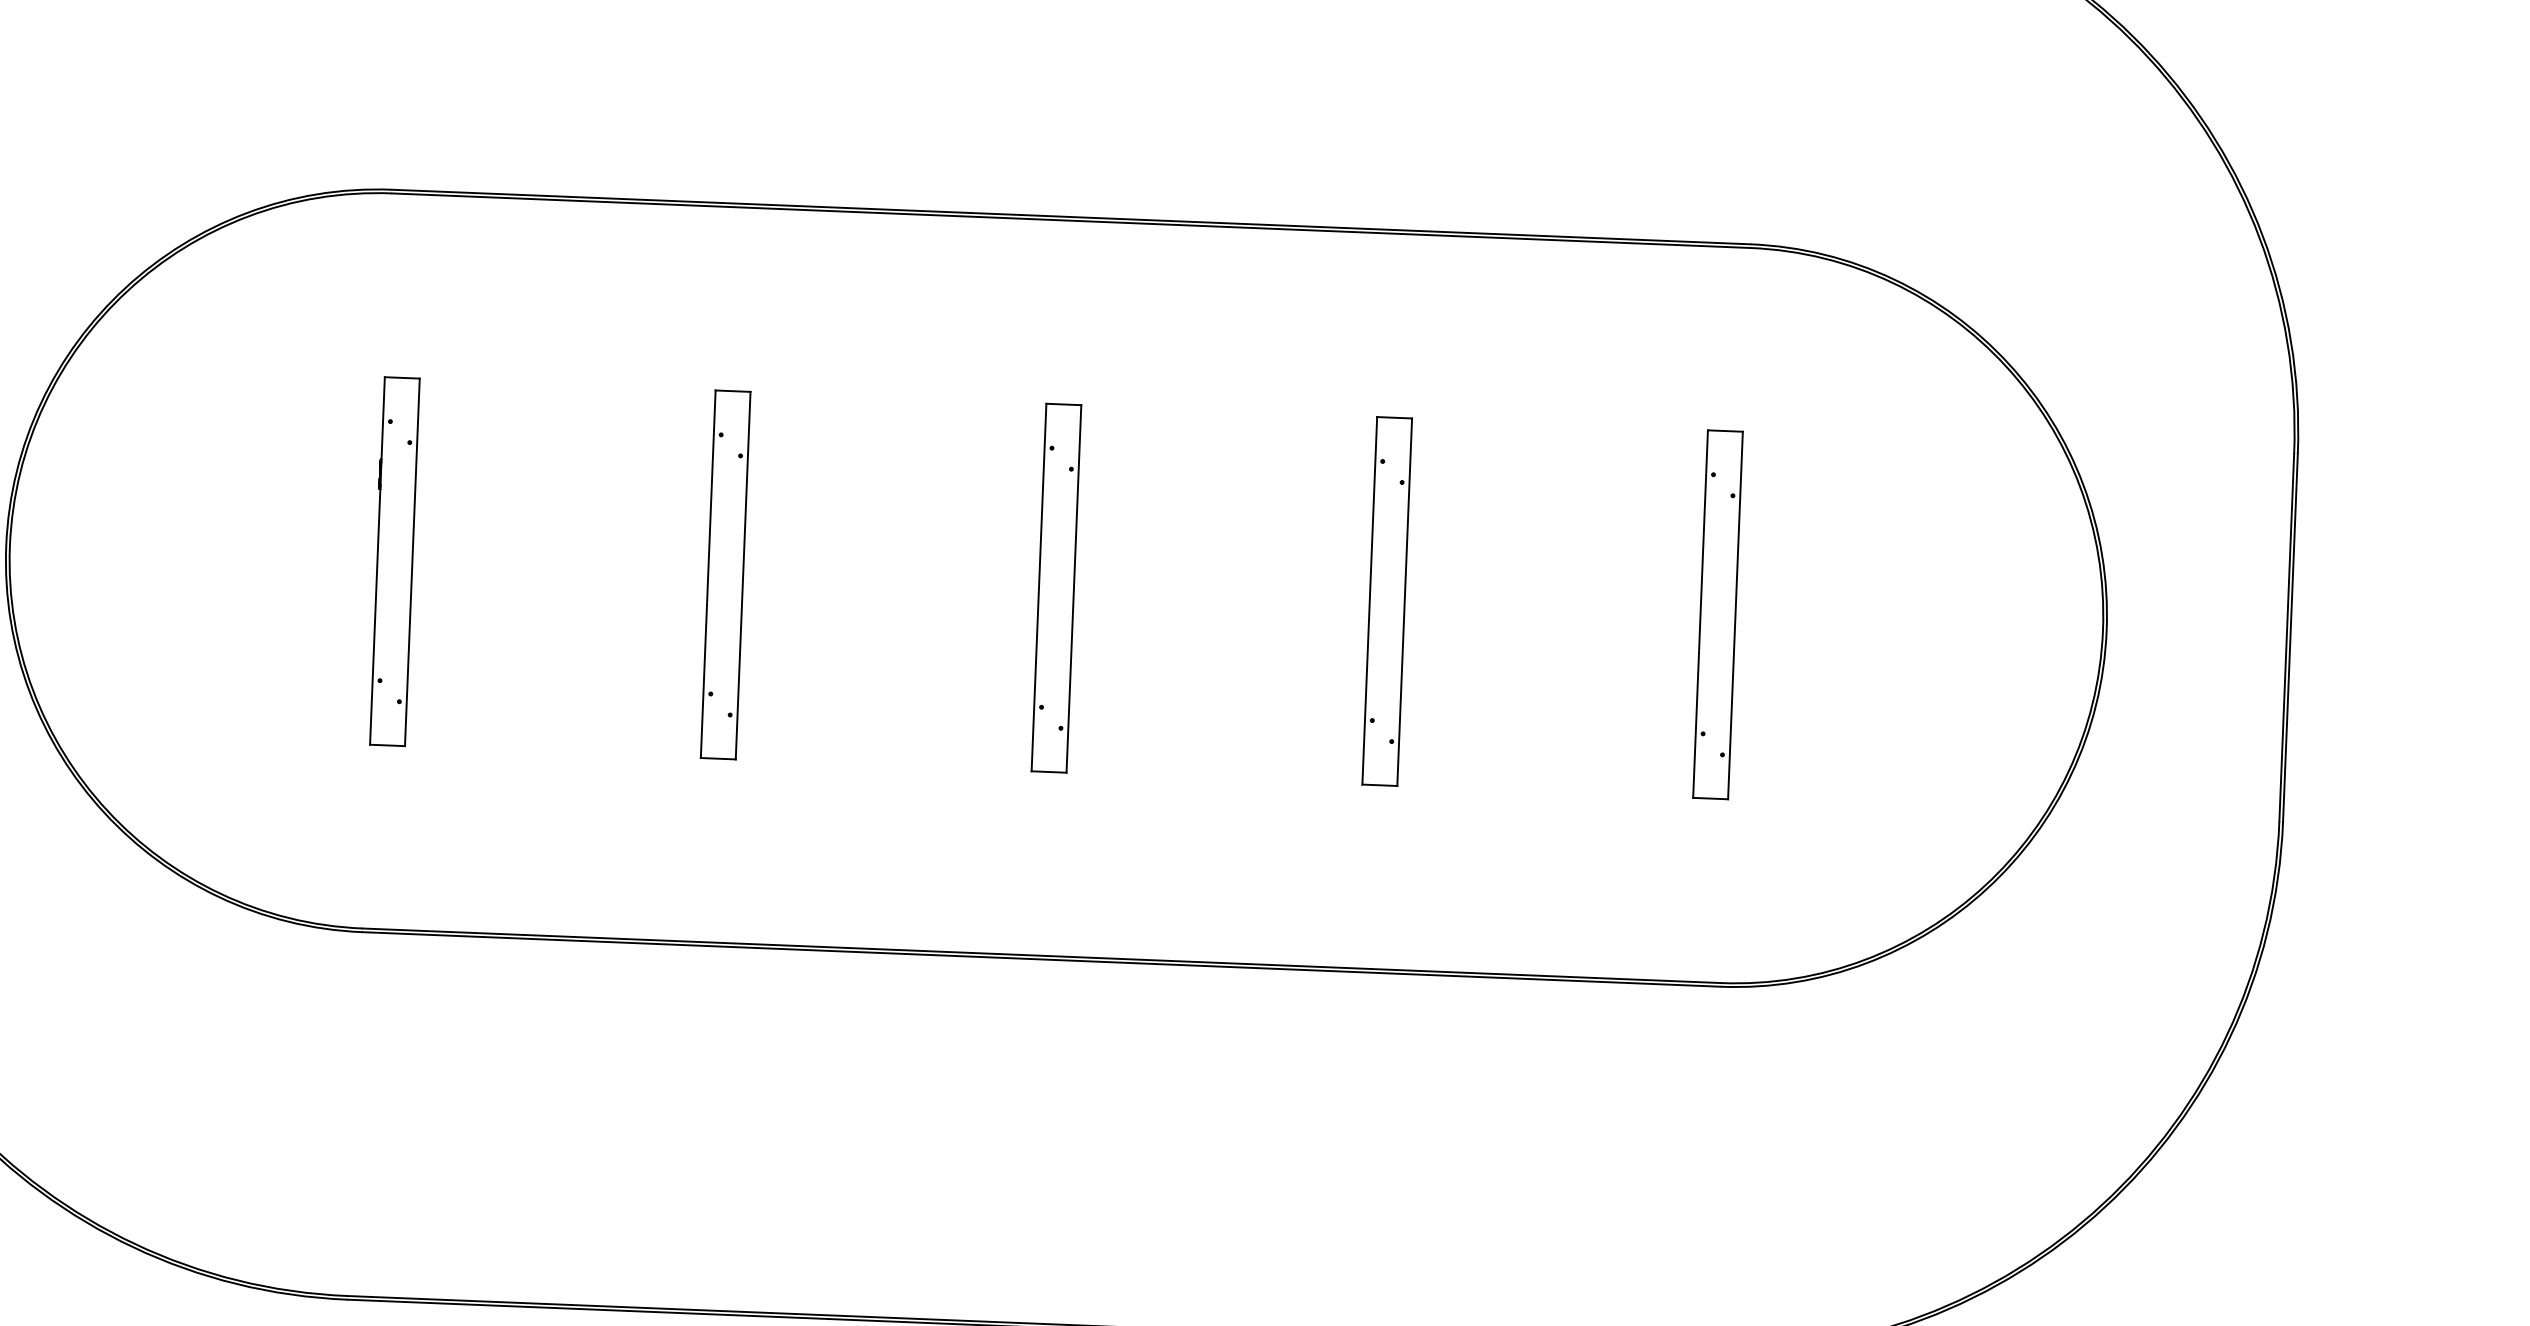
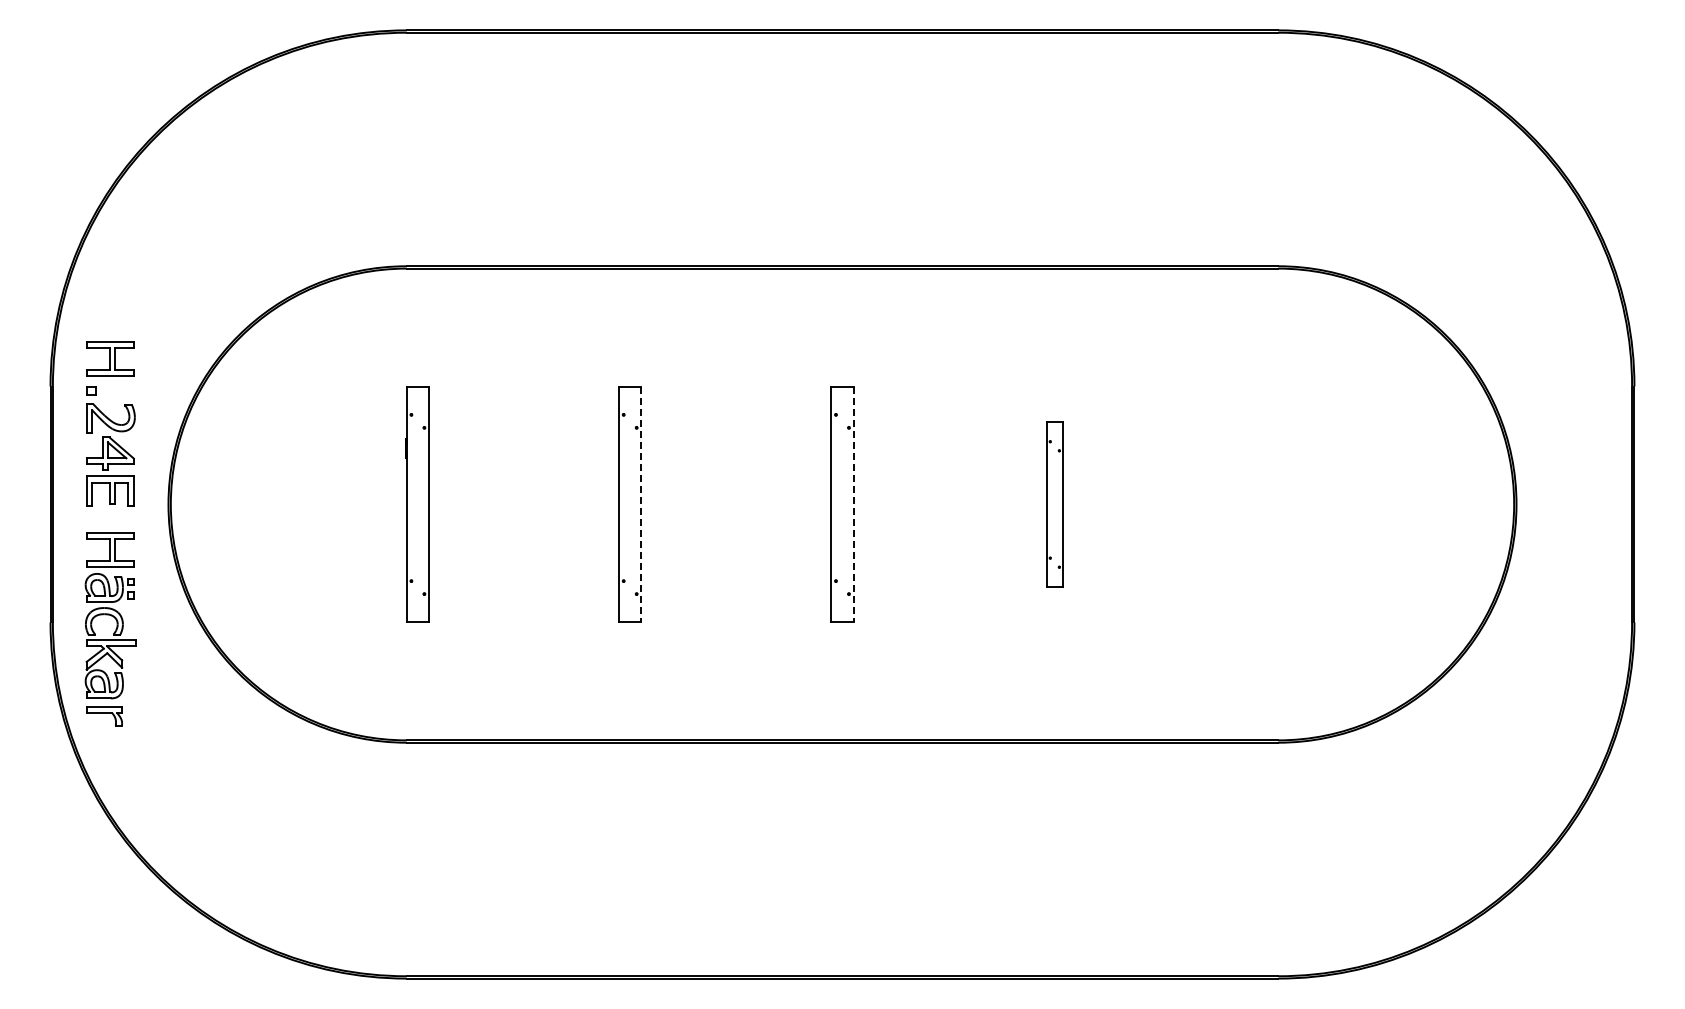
line: (743, 575) -> (641, 504), solid -> dashed
line: (1073, 588) -> (853, 504), solid -> dashed
part: (1386, 601) -> (1054, 504), size x0.7
part: (1717, 614) -> (1266, 504), removed

